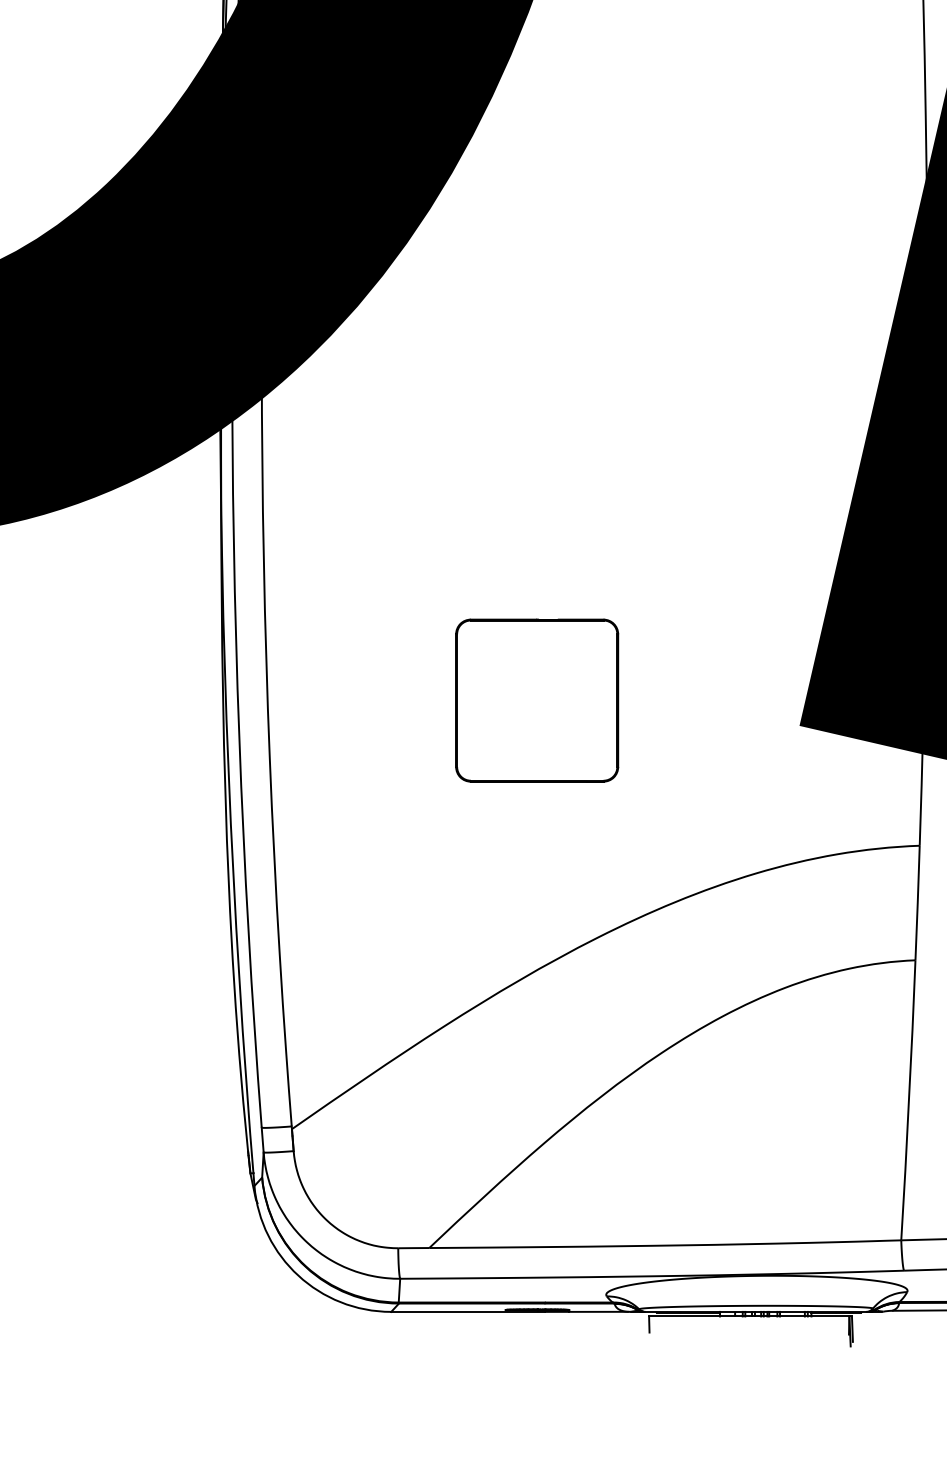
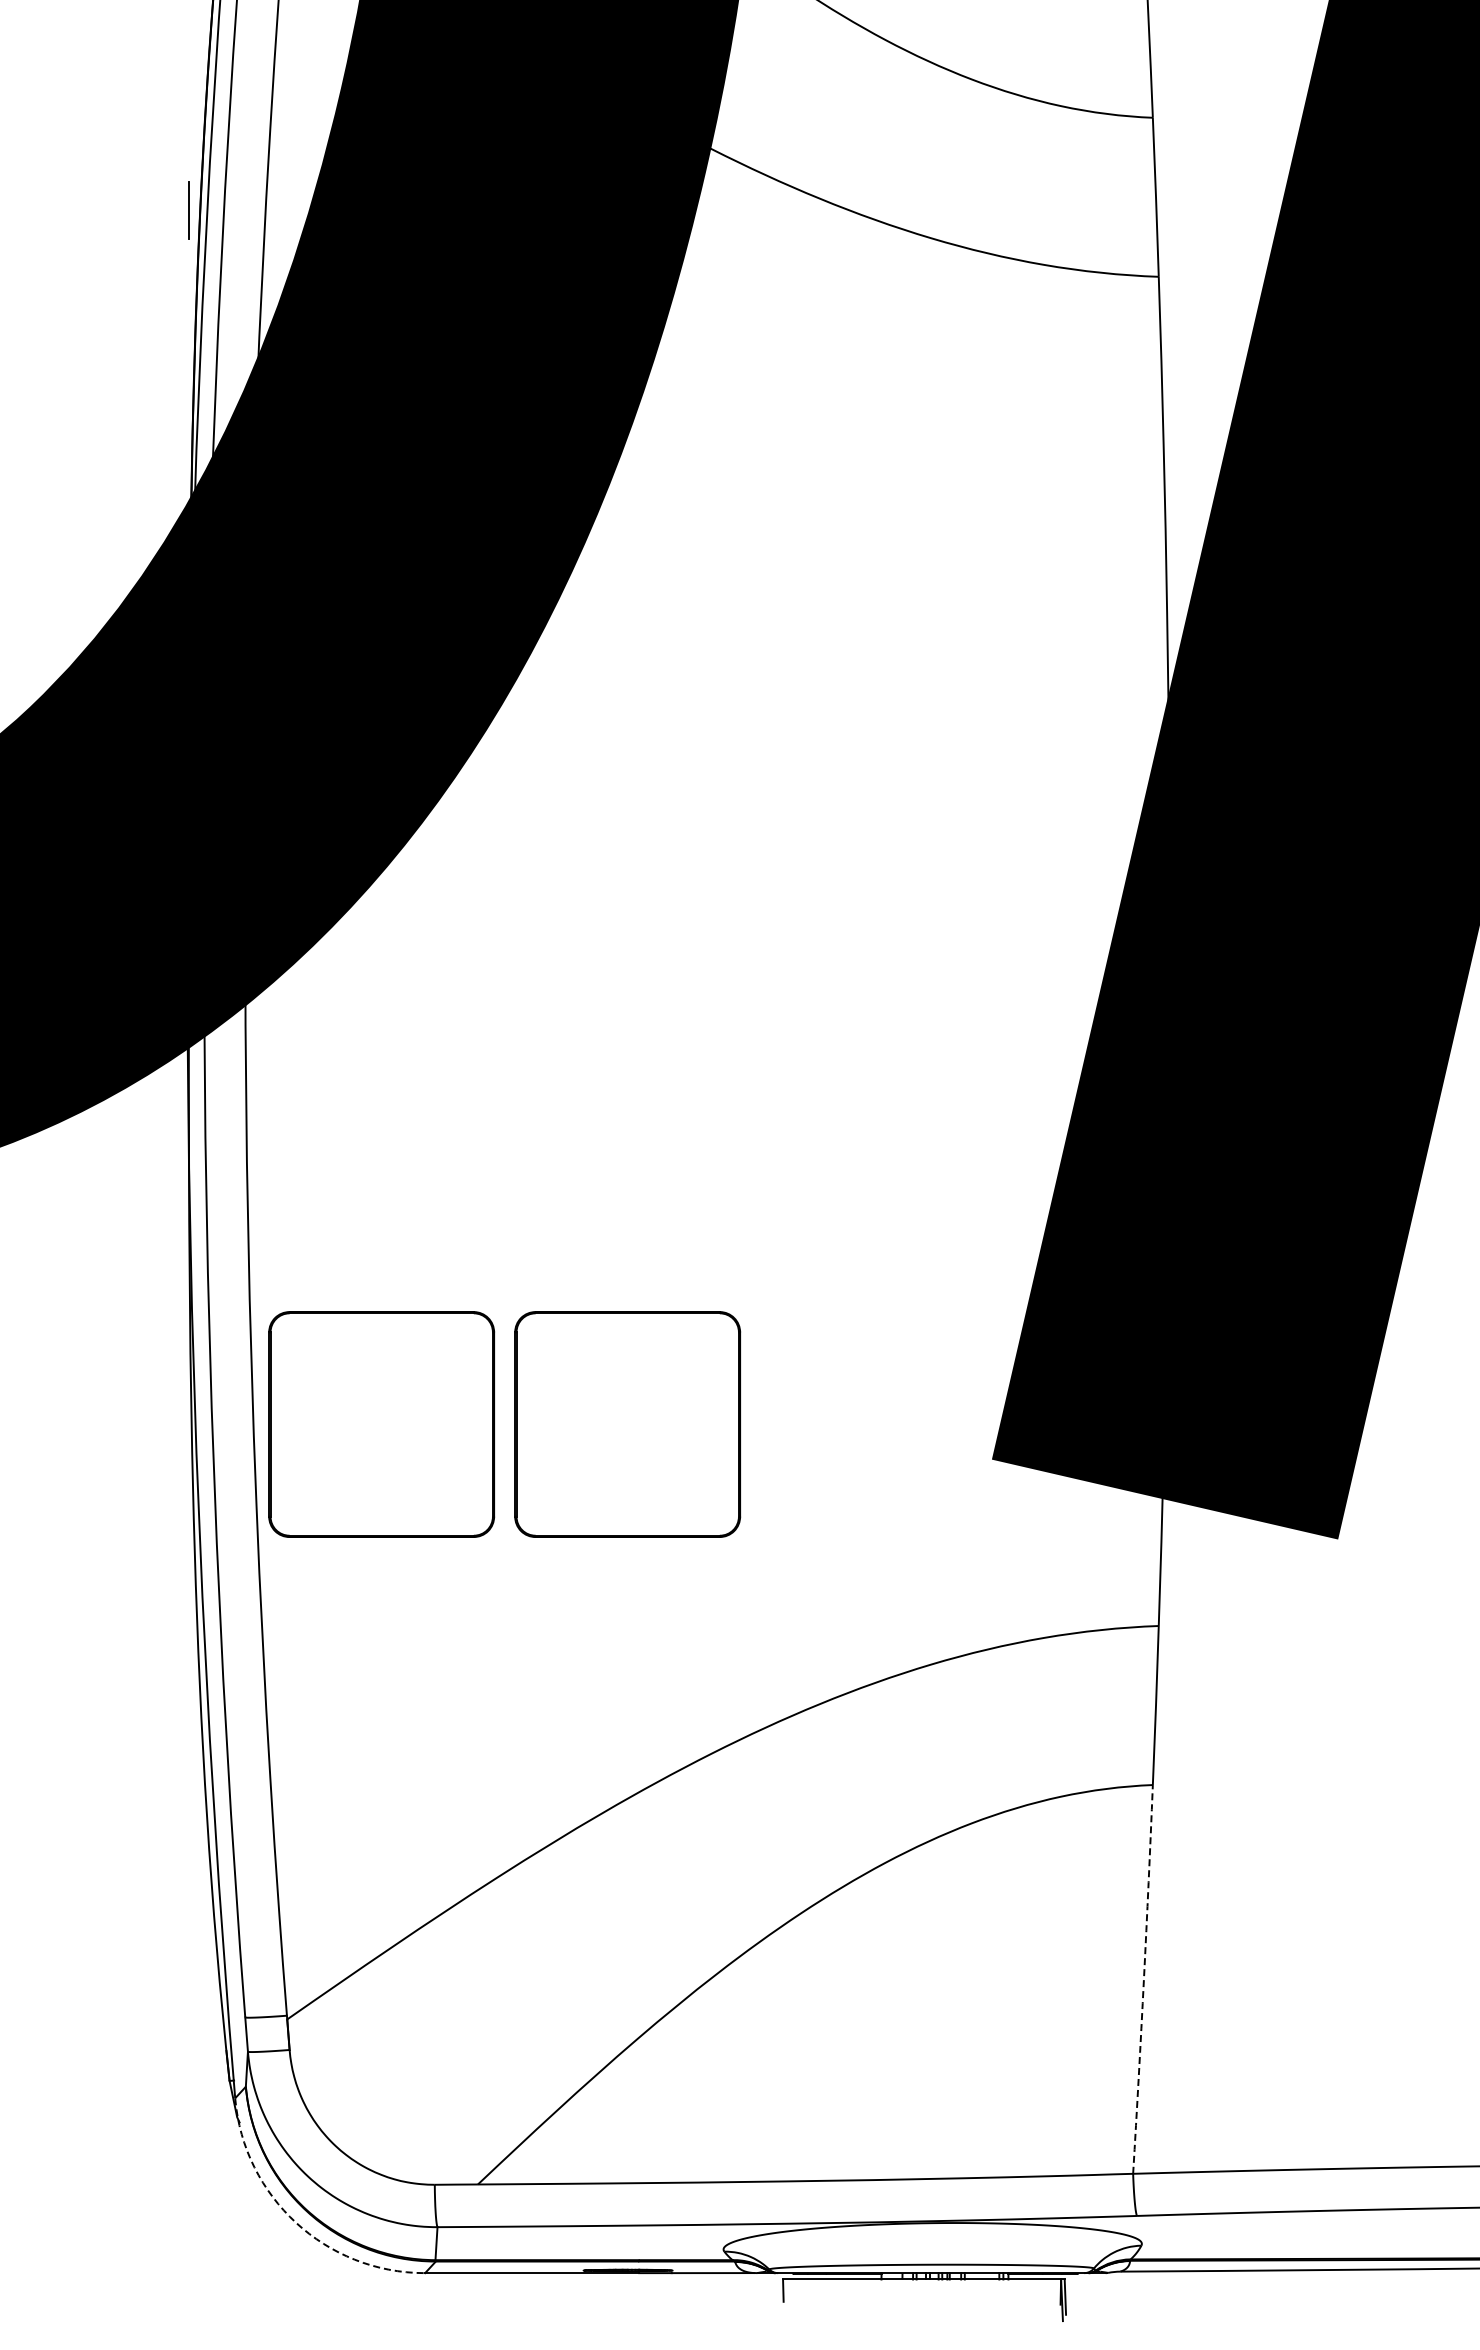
part: (359, 700) -> (381, 1424), added
arc: (908, 1100) -> (1143, 1979), solid -> dashed
arc: (298, 1275) -> (296, 2222), solid -> dashed

